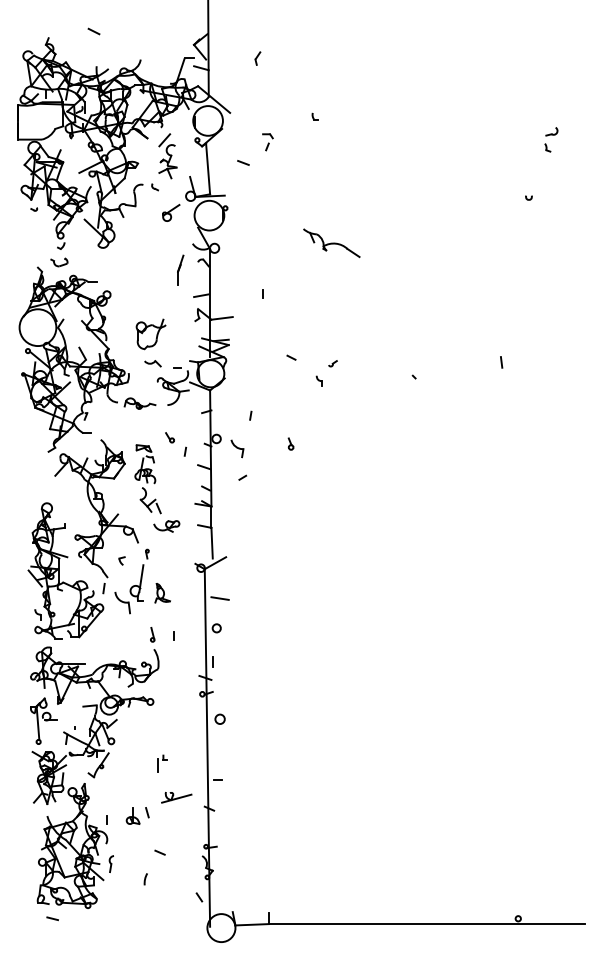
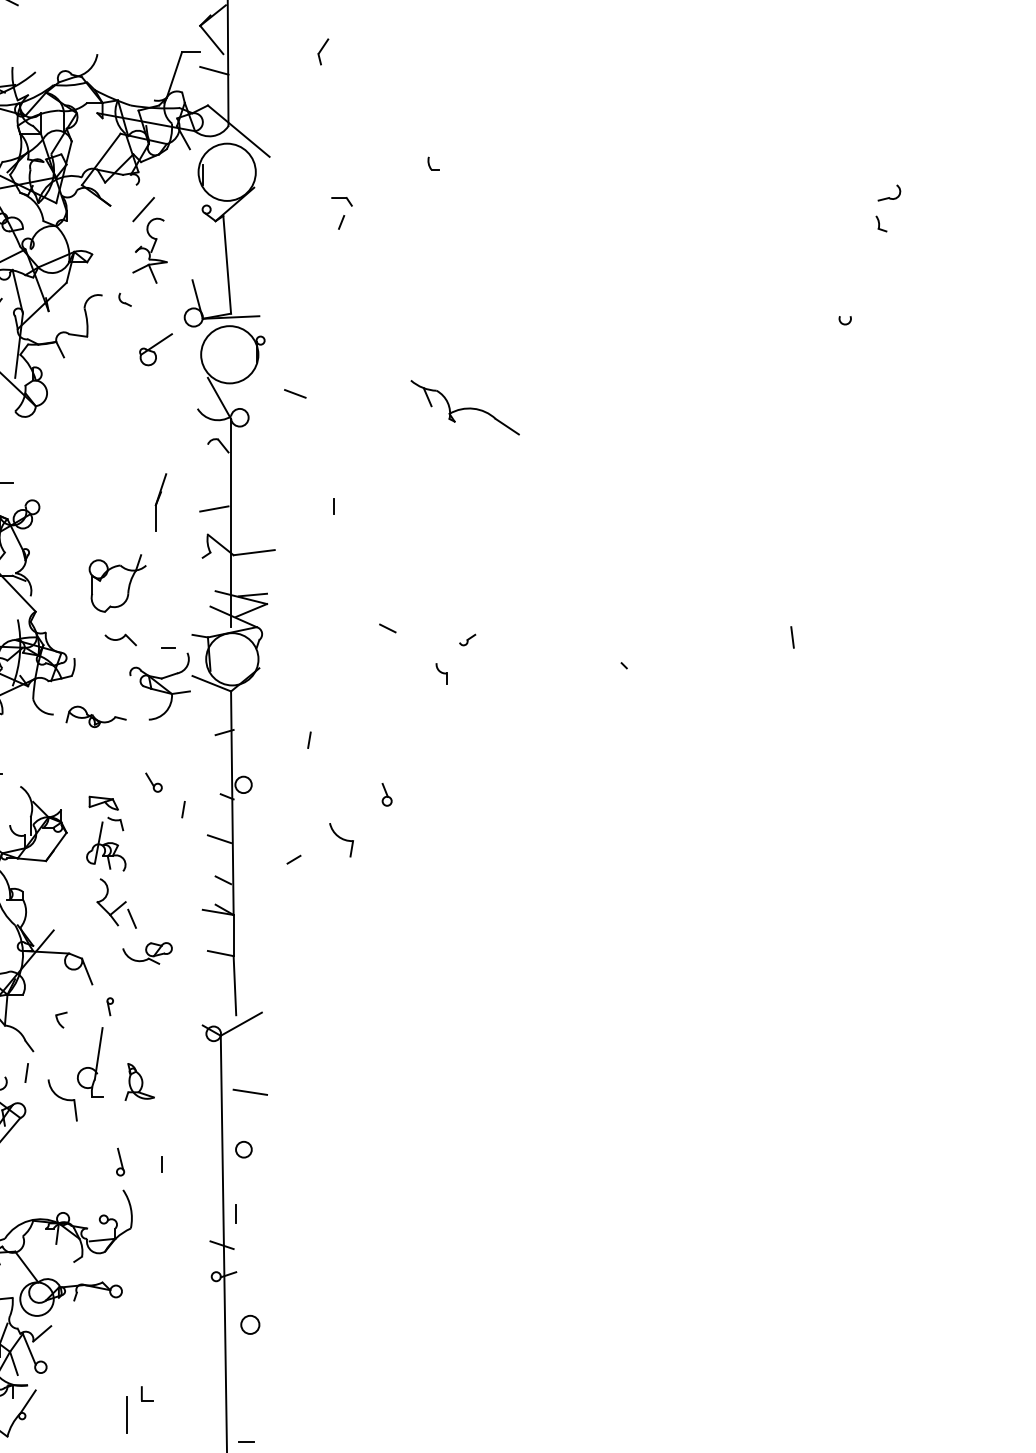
line: (243, 162) -> (295, 392), moved
part: (180, 269) -> (160, 500), moved
part: (237, 448) -> (341, 839), moved
part: (162, 763) -> (139, 1410), size x1.4

